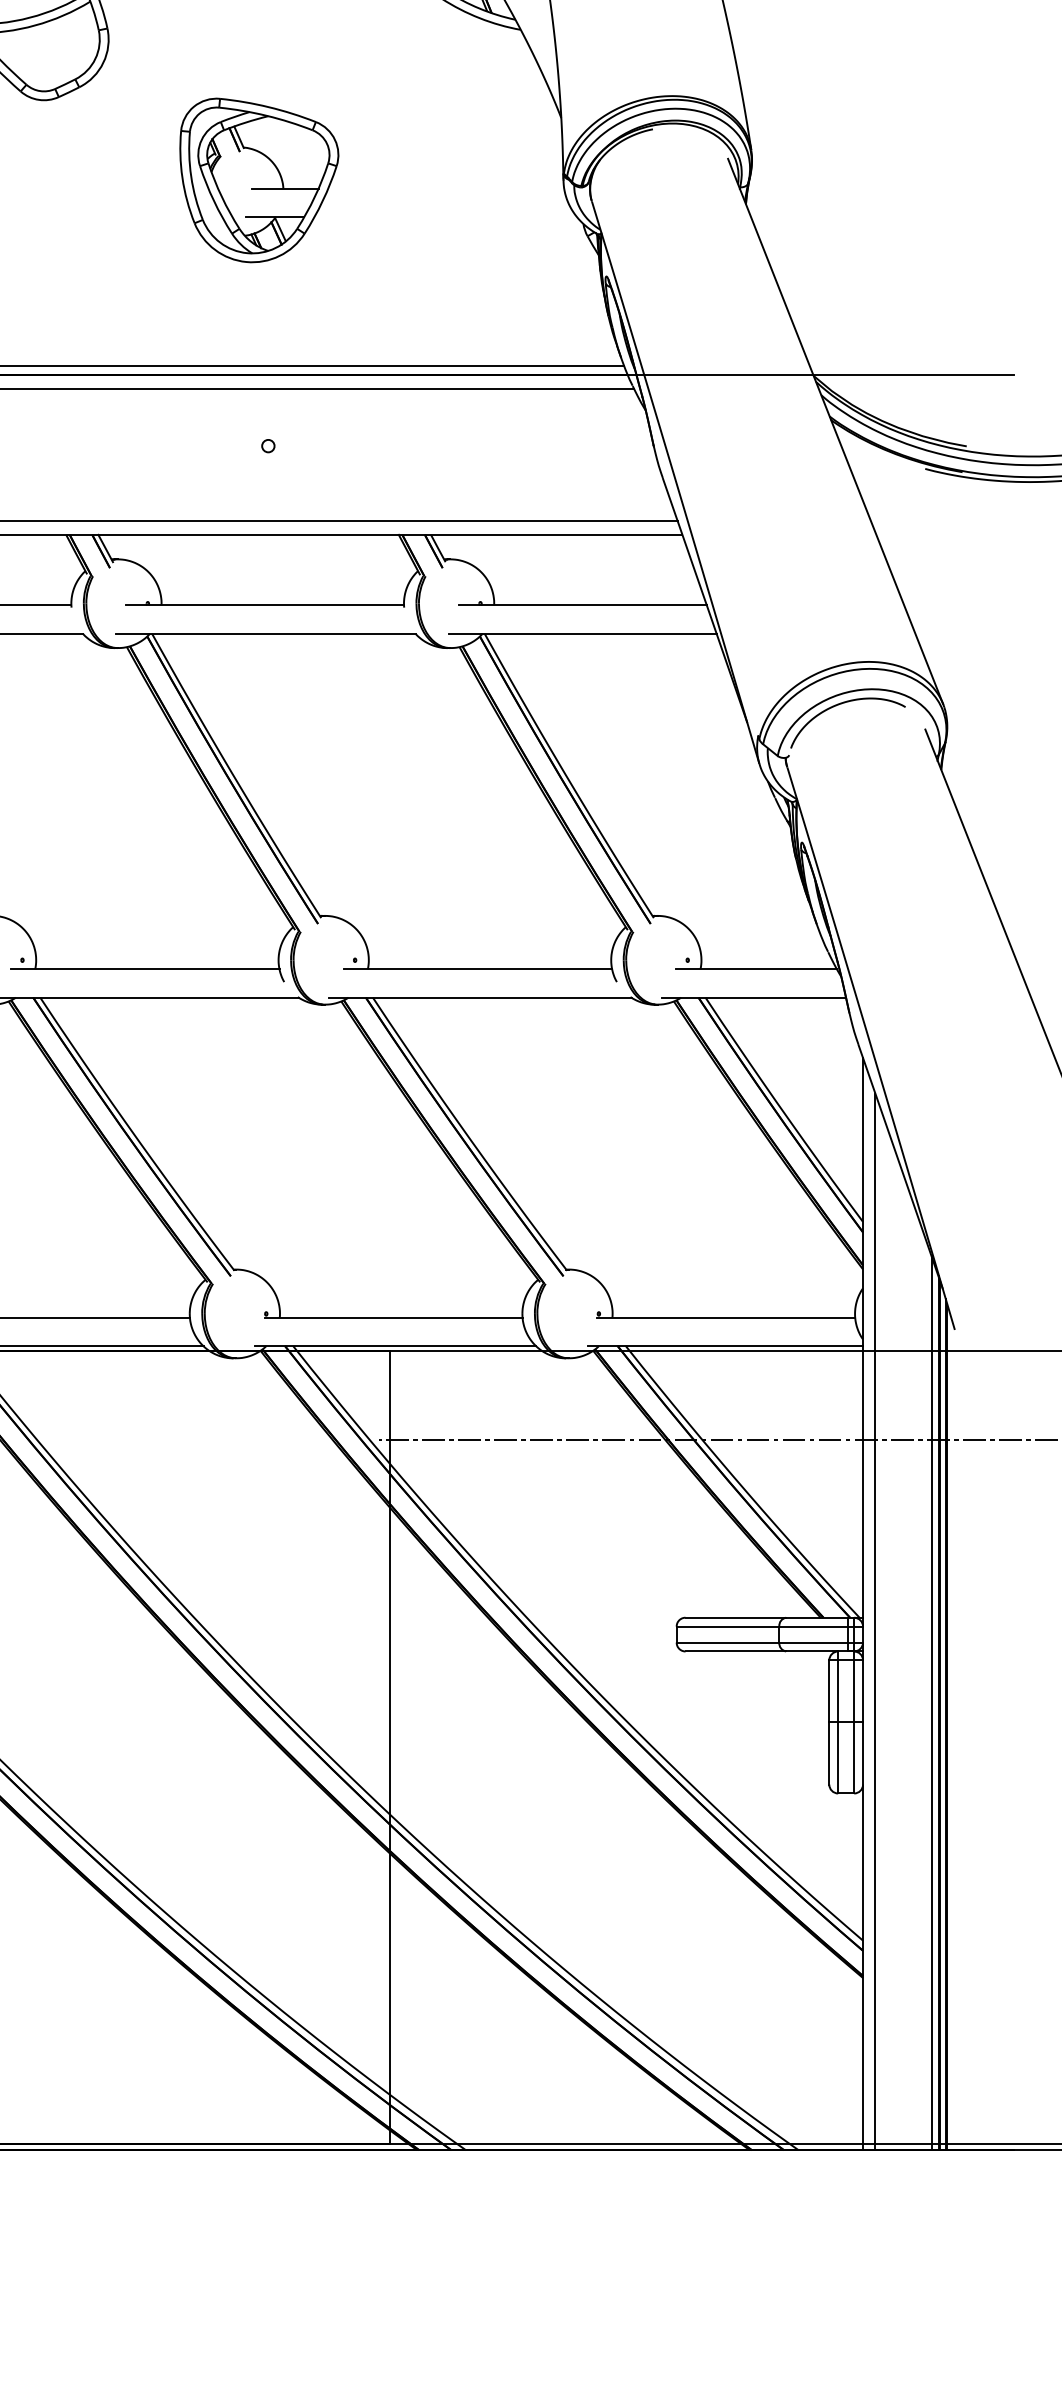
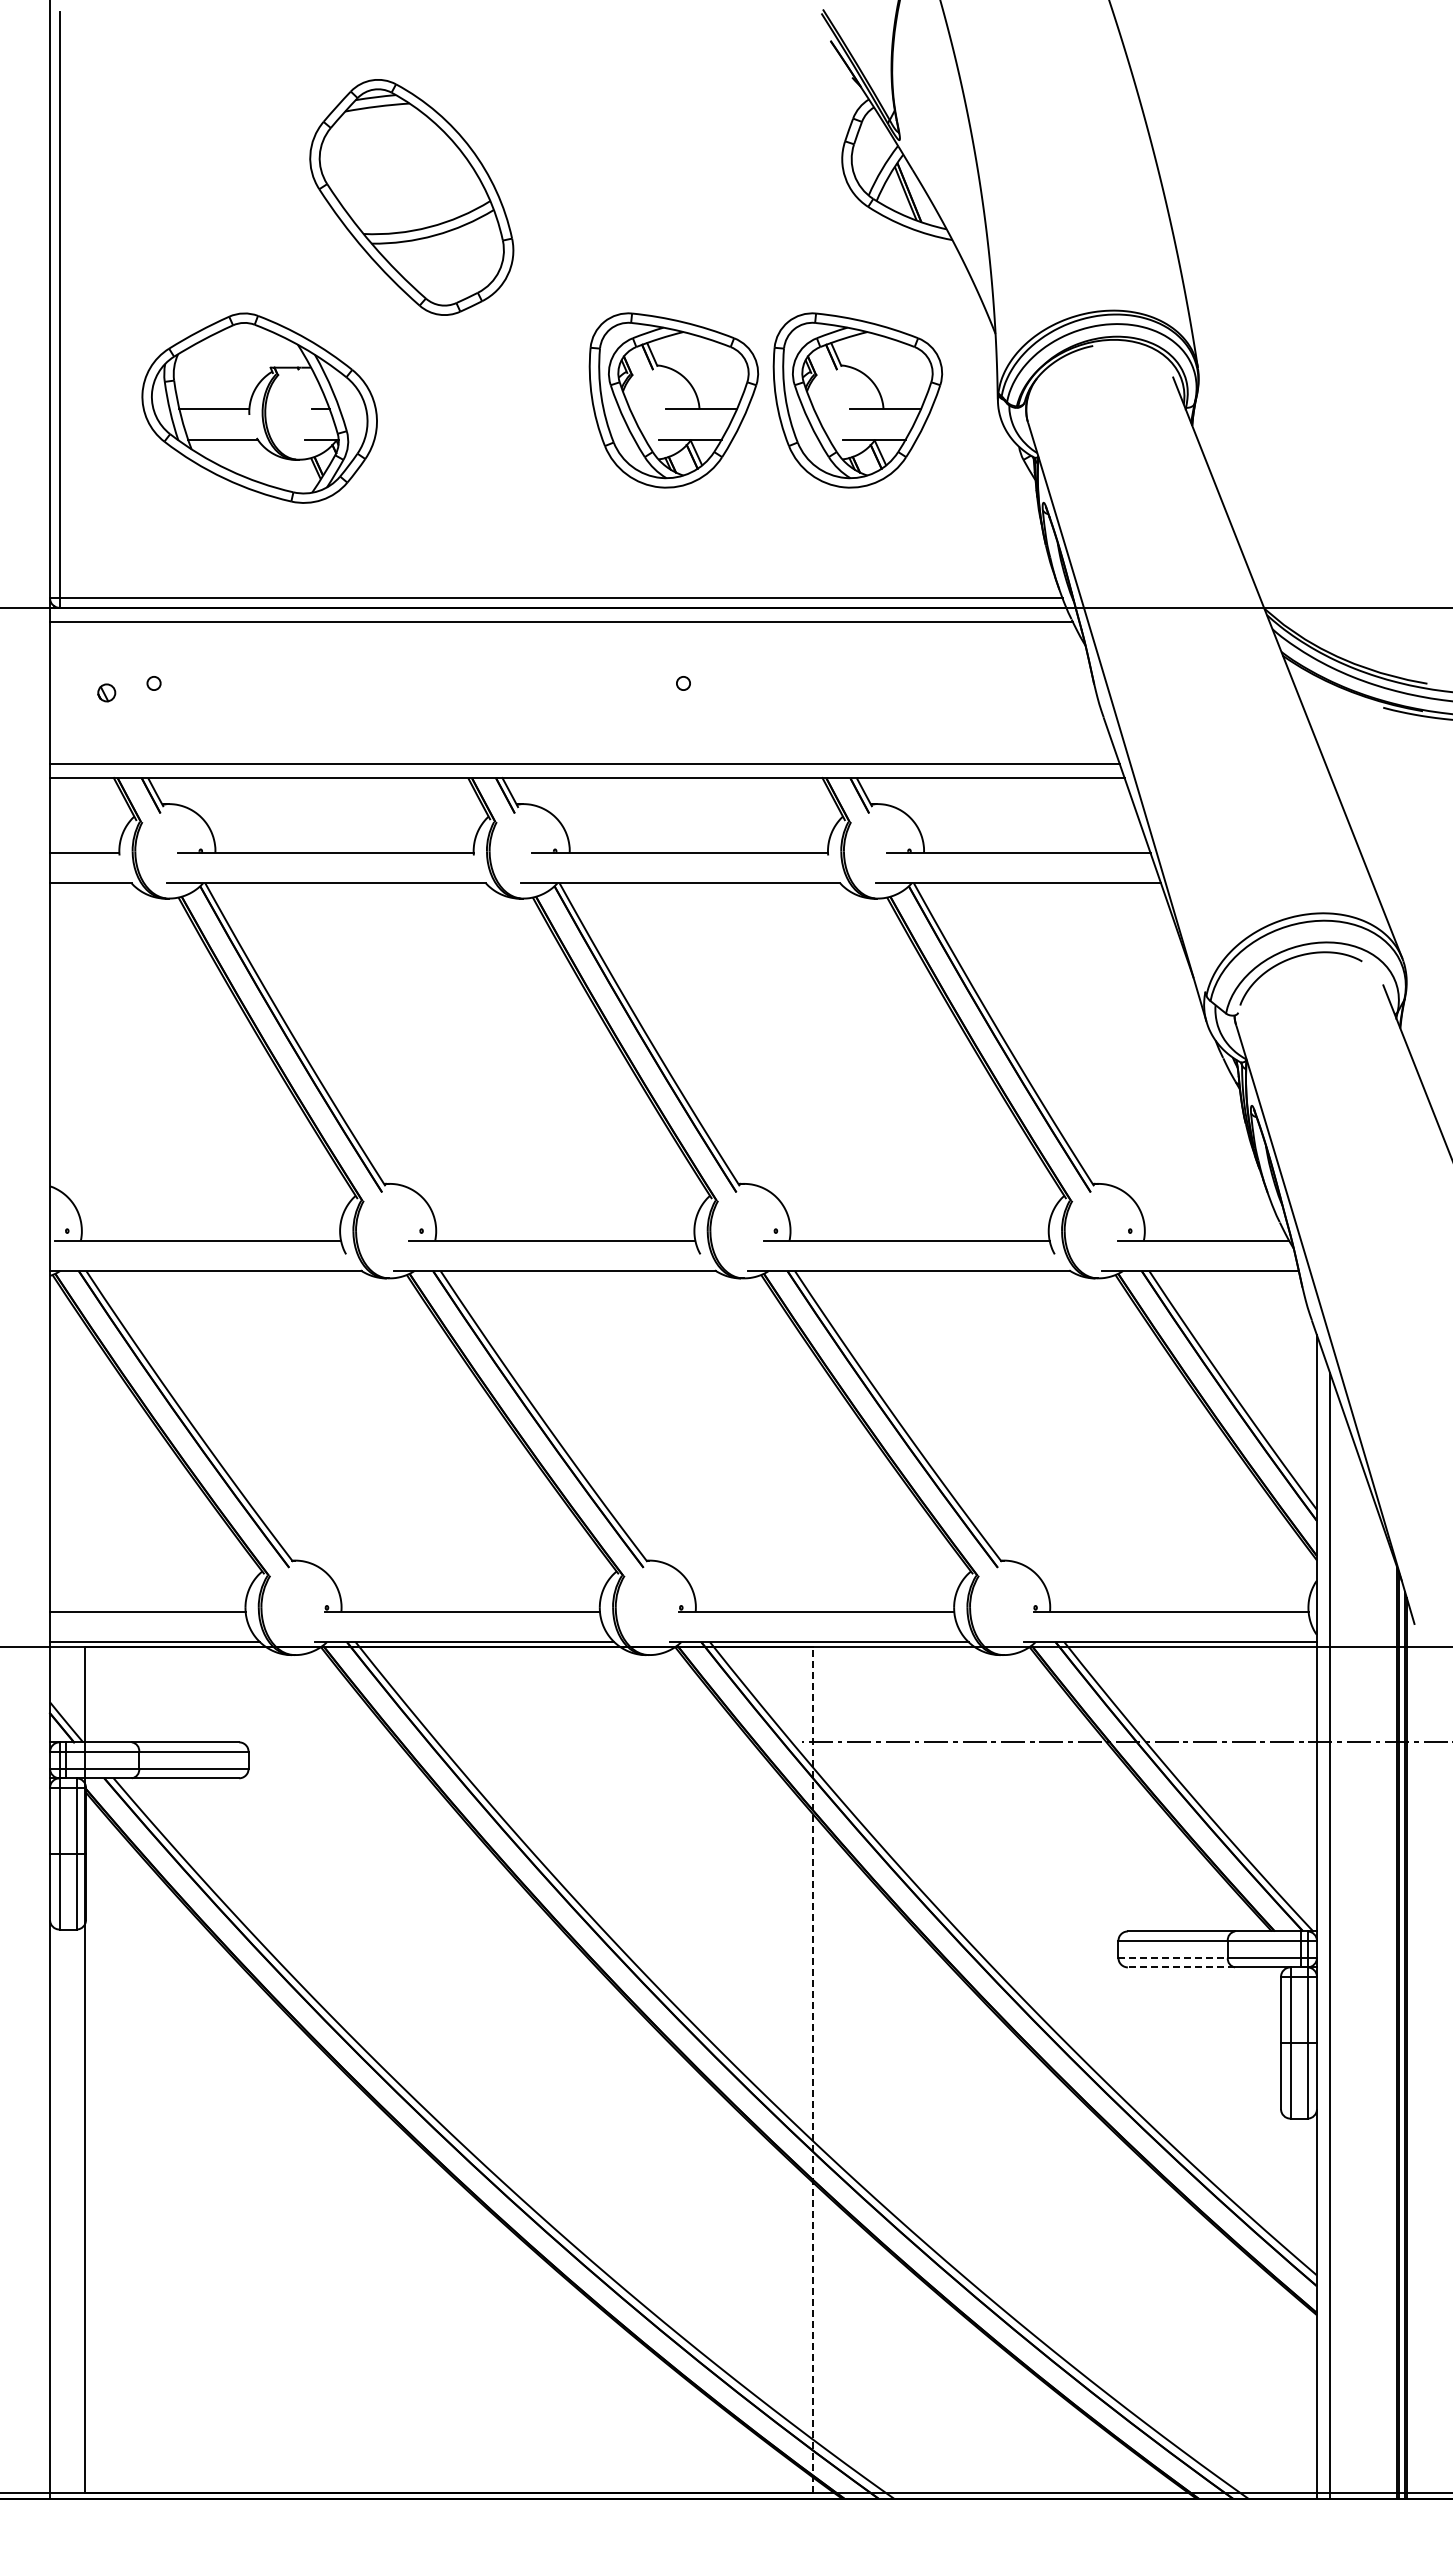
part: (431, 180) -> (857, 400), added
line: (728, 1642) -> (1173, 1957), solid -> dashed
line: (735, 1651) -> (1181, 1967), solid -> dashed
line: (931, 1703) -> (1389, 2022), removed
line: (389, 1747) -> (812, 2069), solid -> dashed

